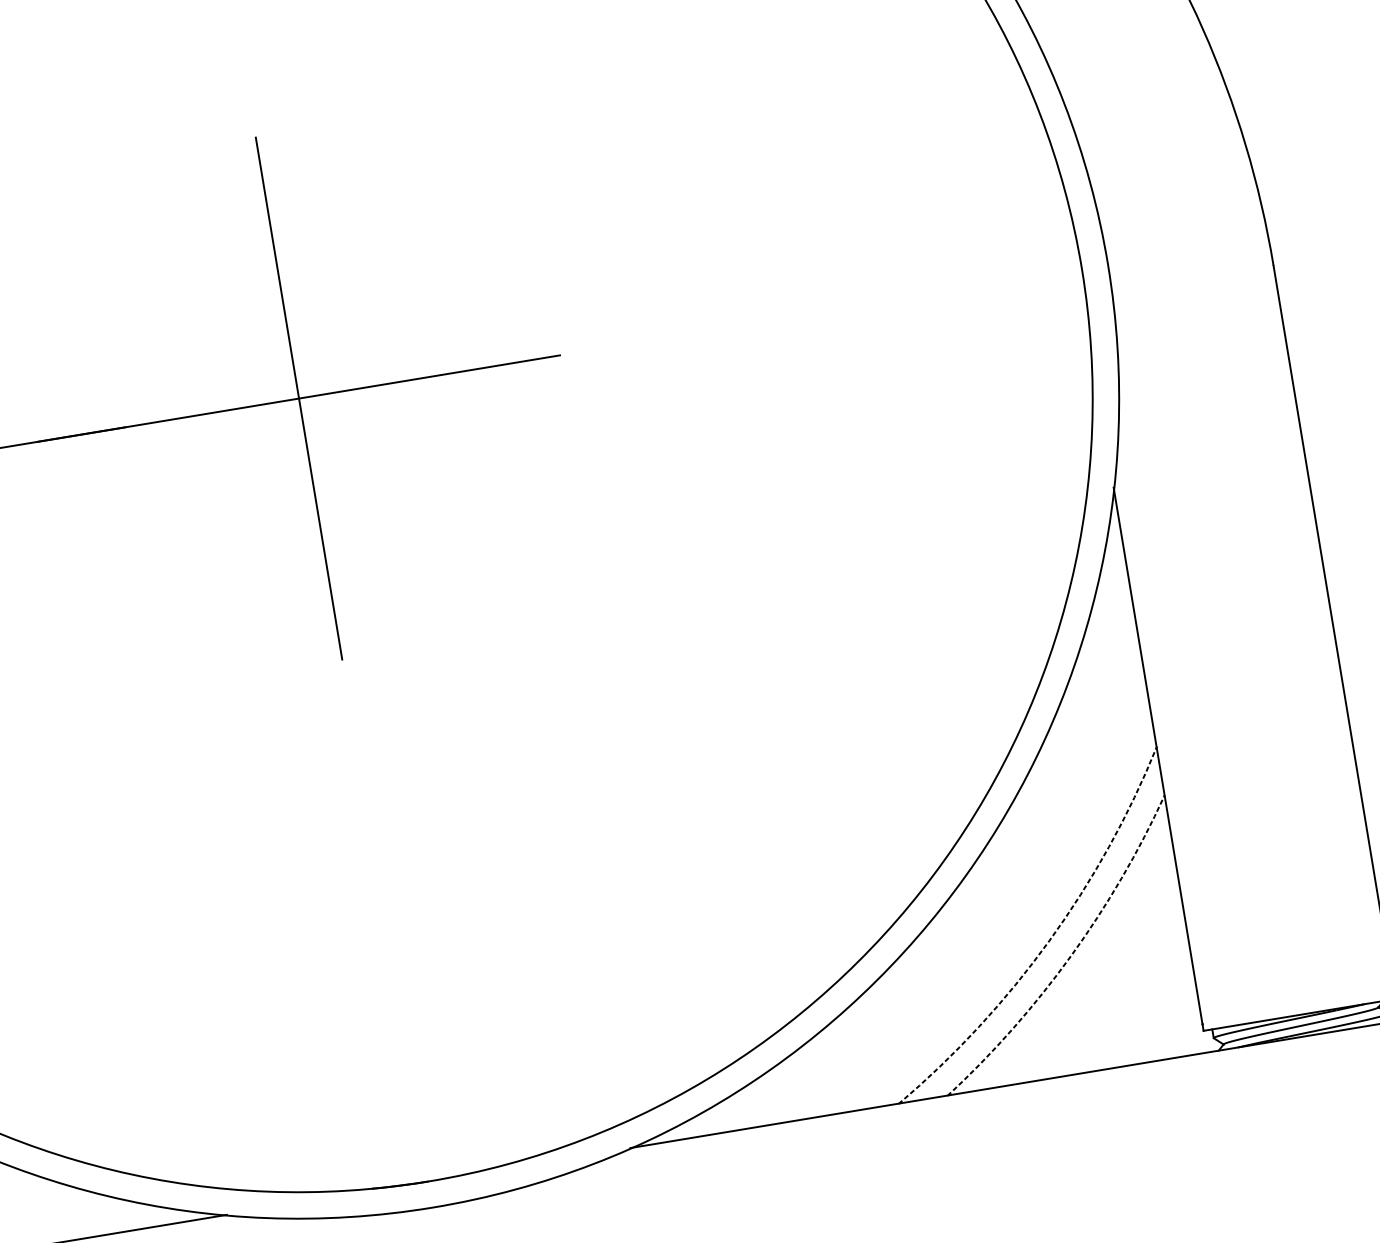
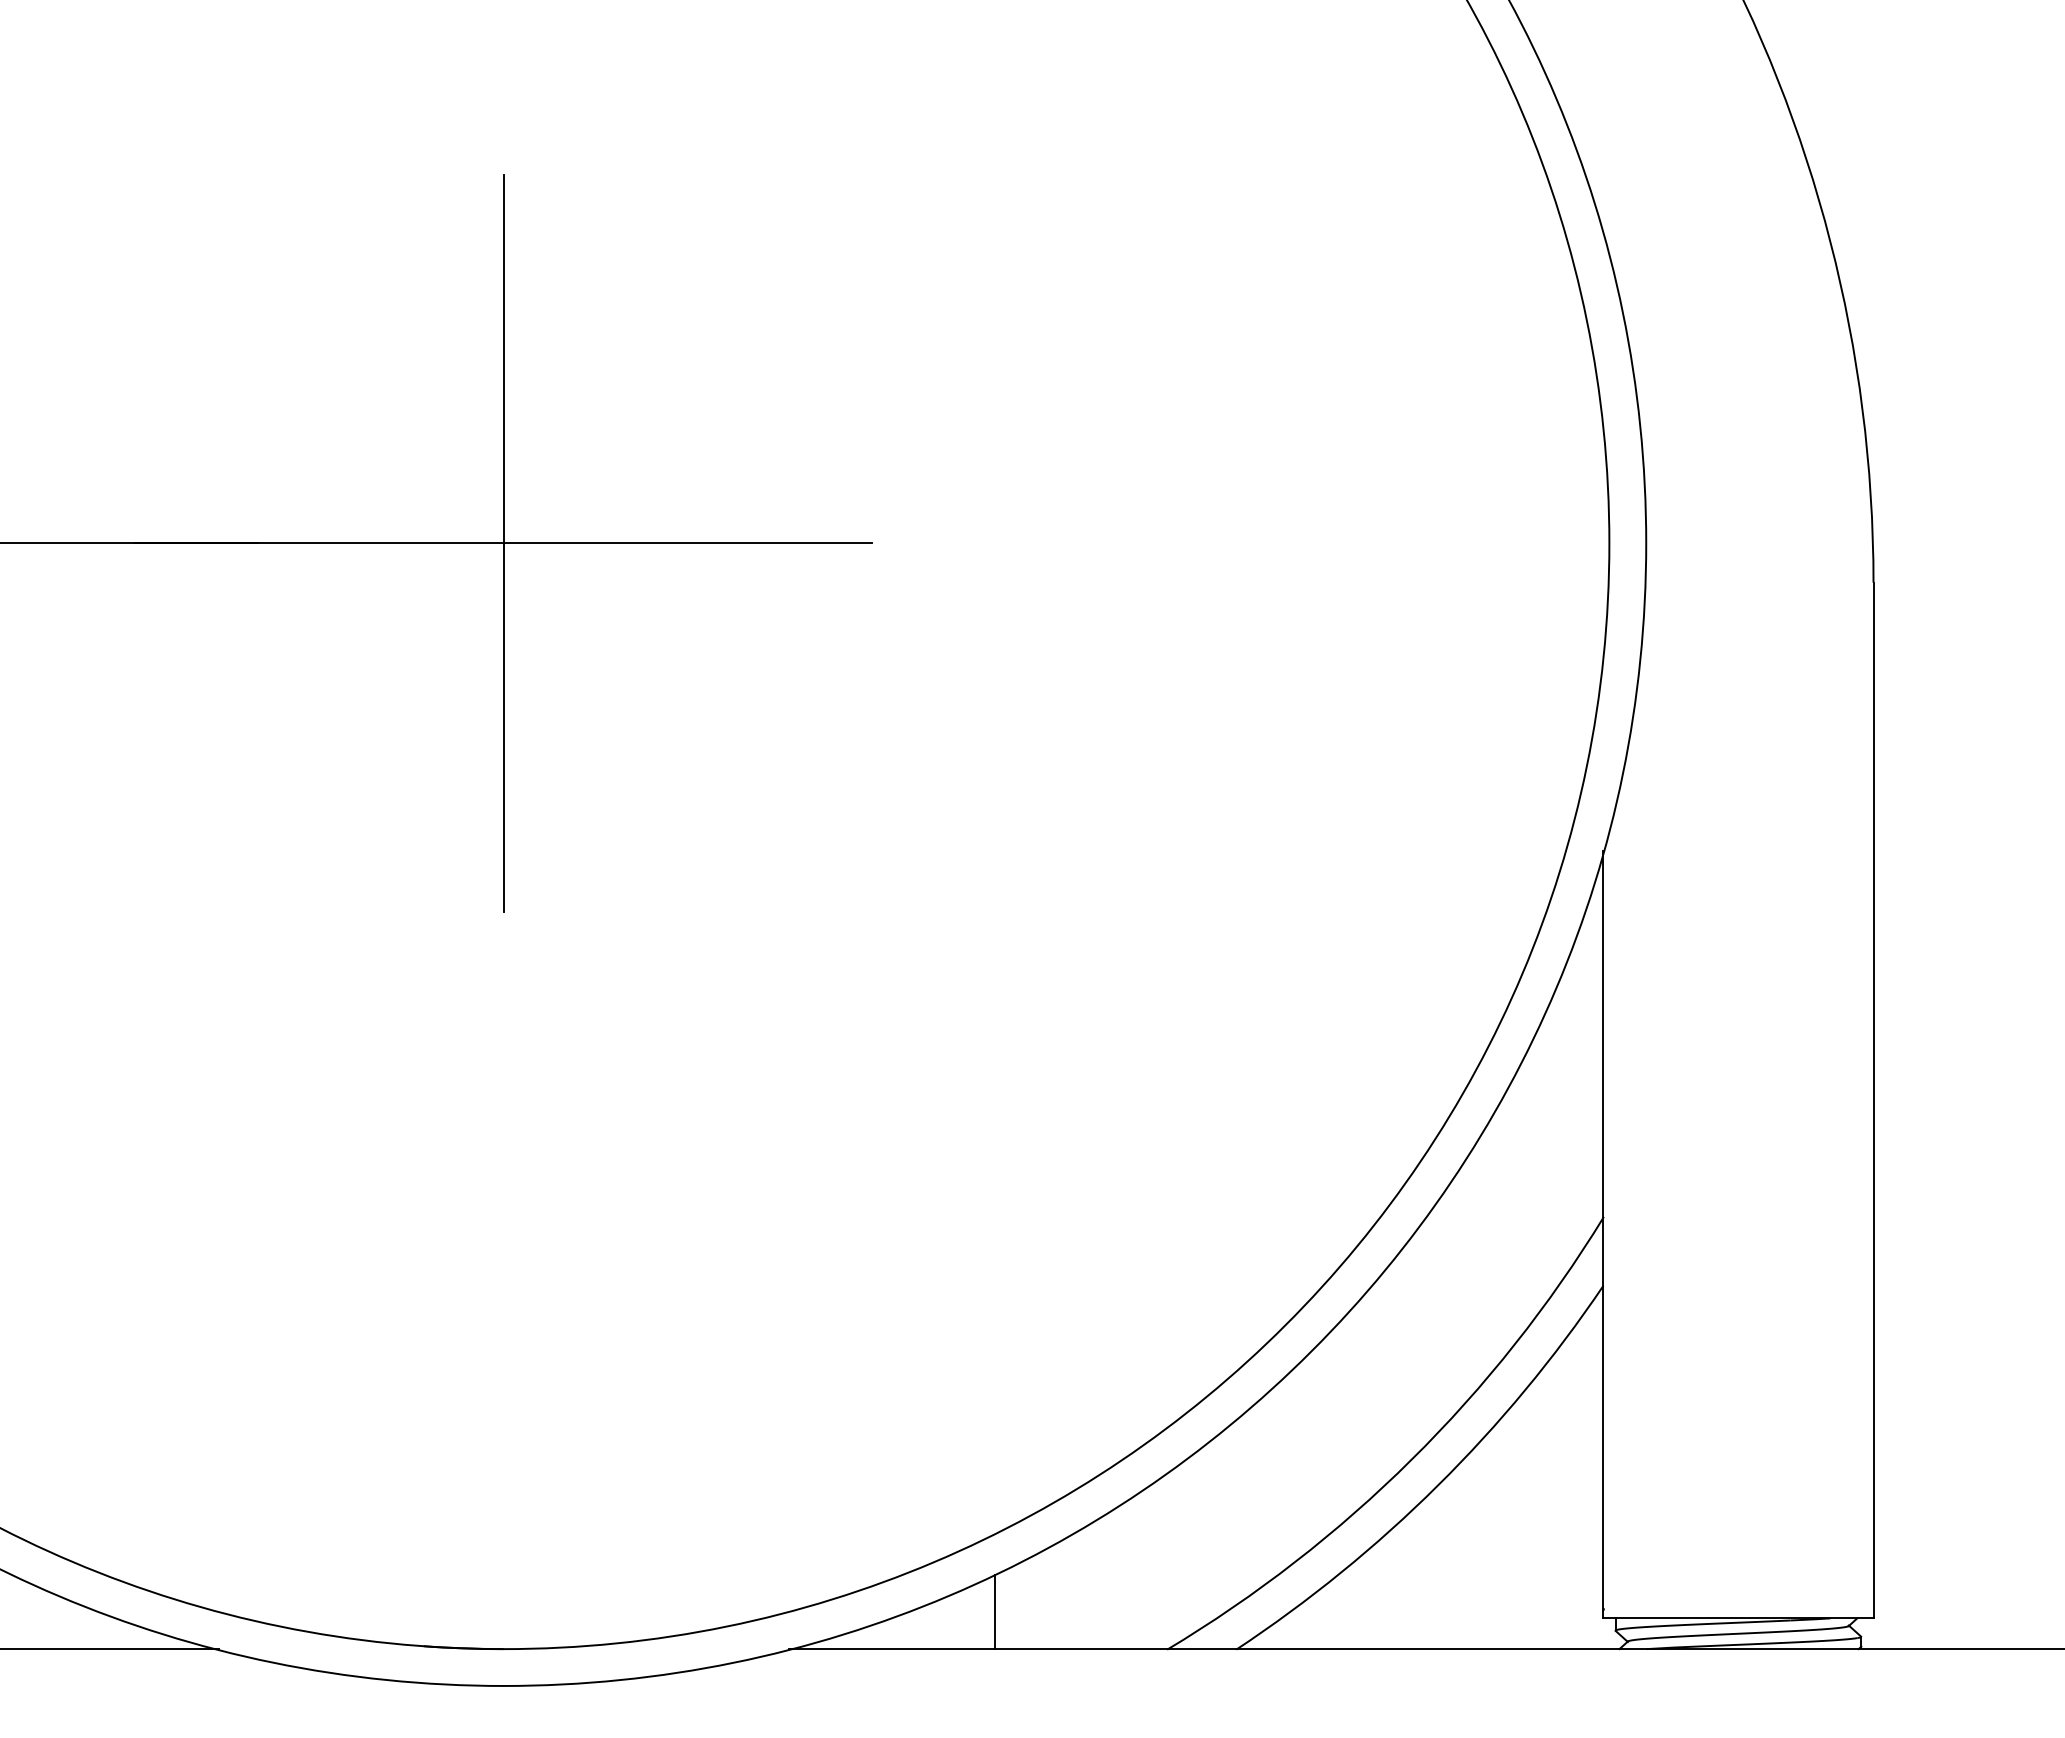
arc: (1049, 940) -> (1411, 1459), dashed -> solid
arc: (1070, 956) -> (1437, 1485), dashed -> solid
line: (772, 1097) -> (995, 1611), added

